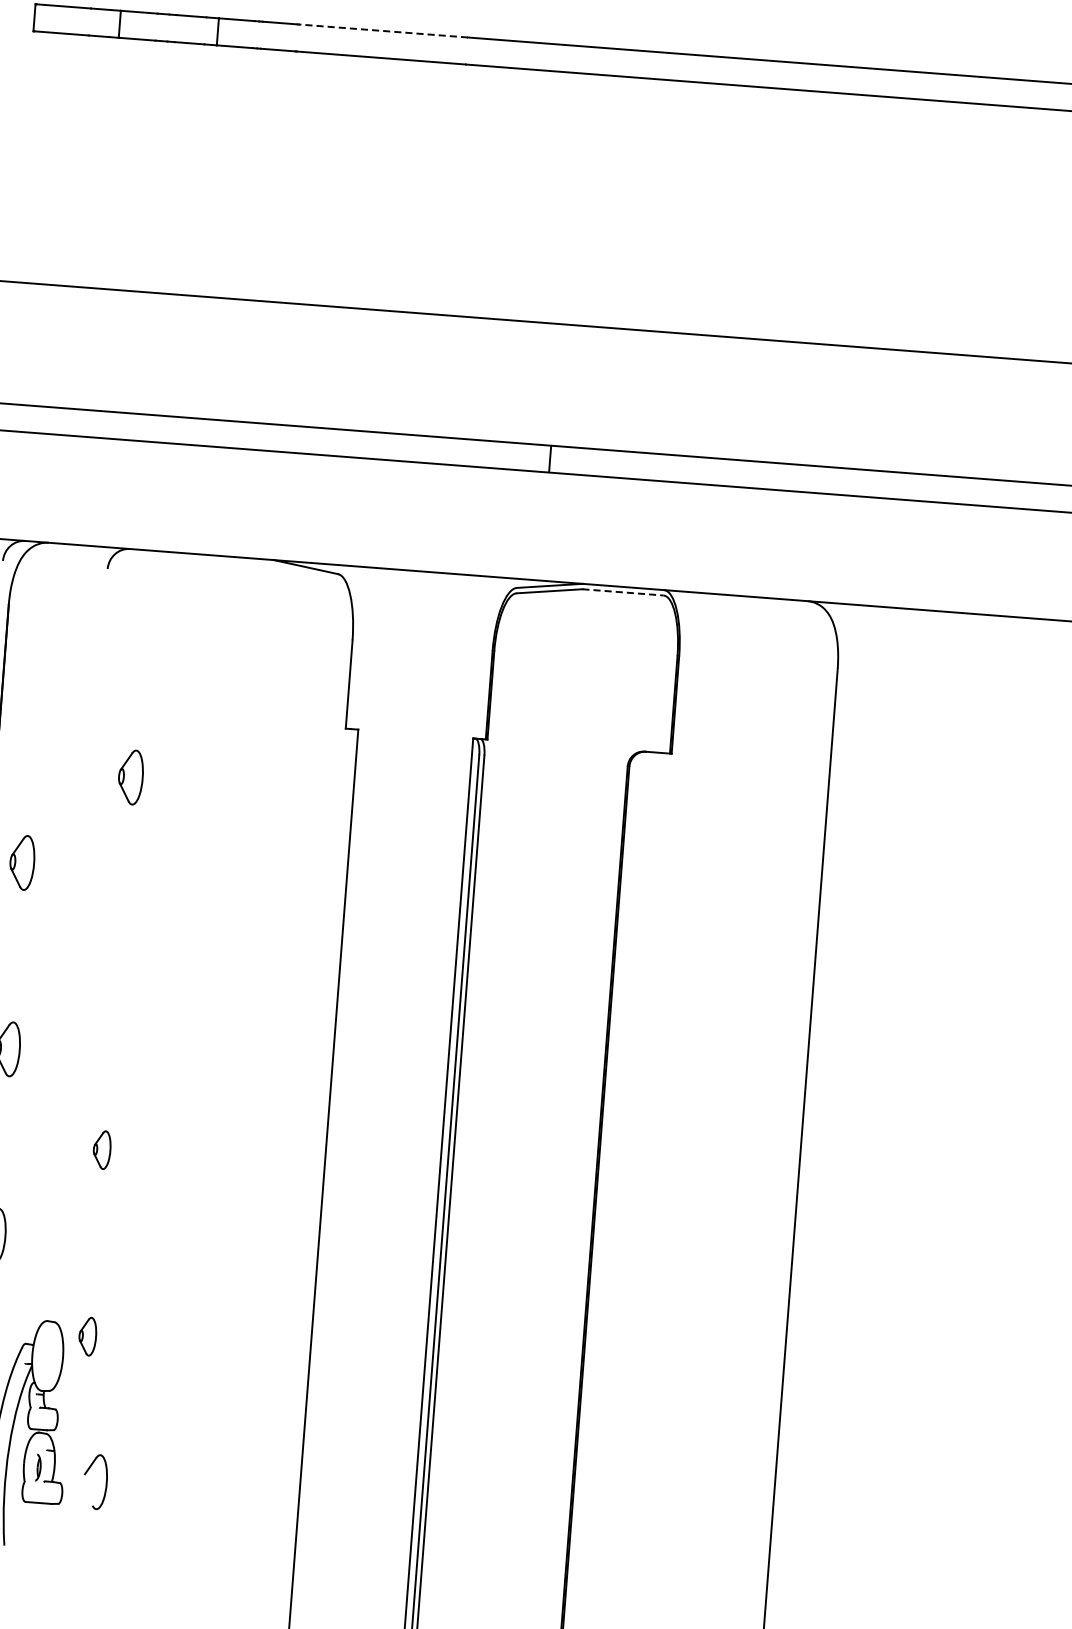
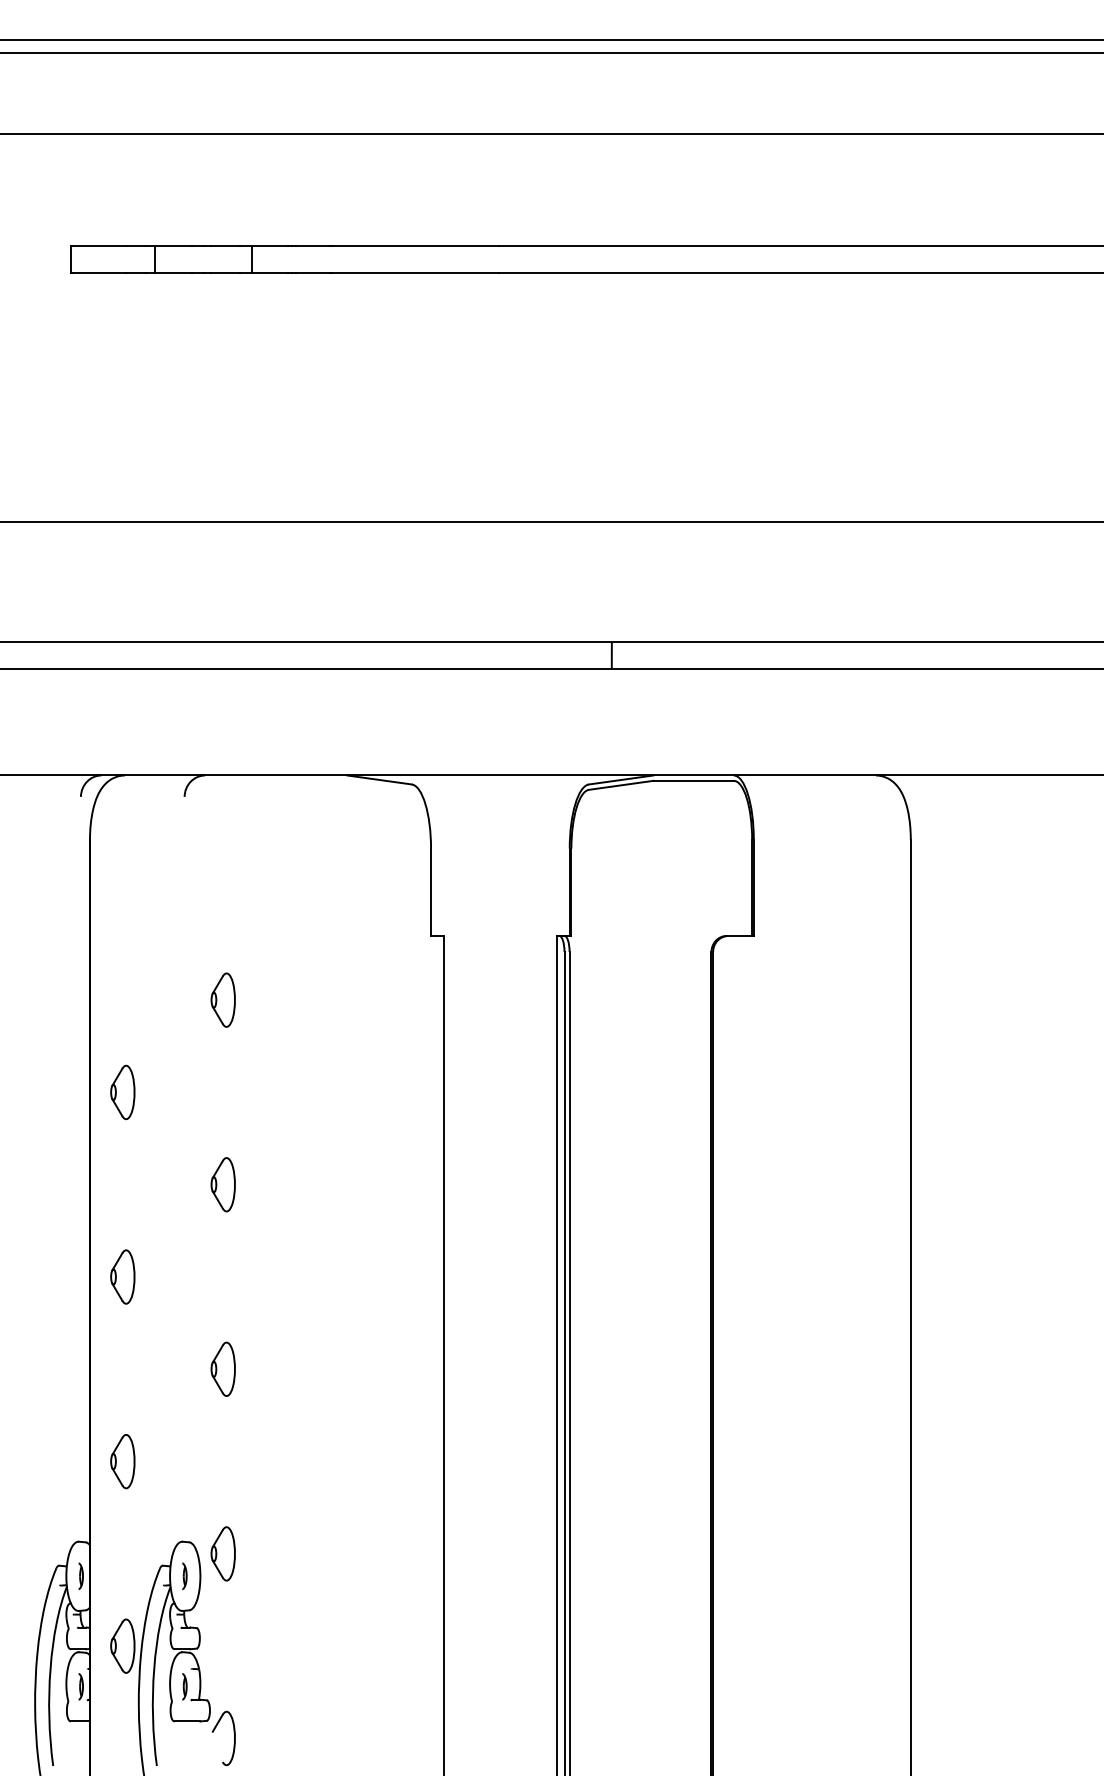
line: (383, 31) -> (415, 246), dashed -> solid
line: (623, 592) -> (694, 780), dashed -> solid
part: (115, 963) -> (222, 1184), added
part: (101, 1149) -> (222, 1368), size x1.43
part: (87, 1336) -> (222, 1553), size x1.43
part: (46, 1356) -> (184, 1576), added
part: (106, 1482) -> (234, 1738), moved

